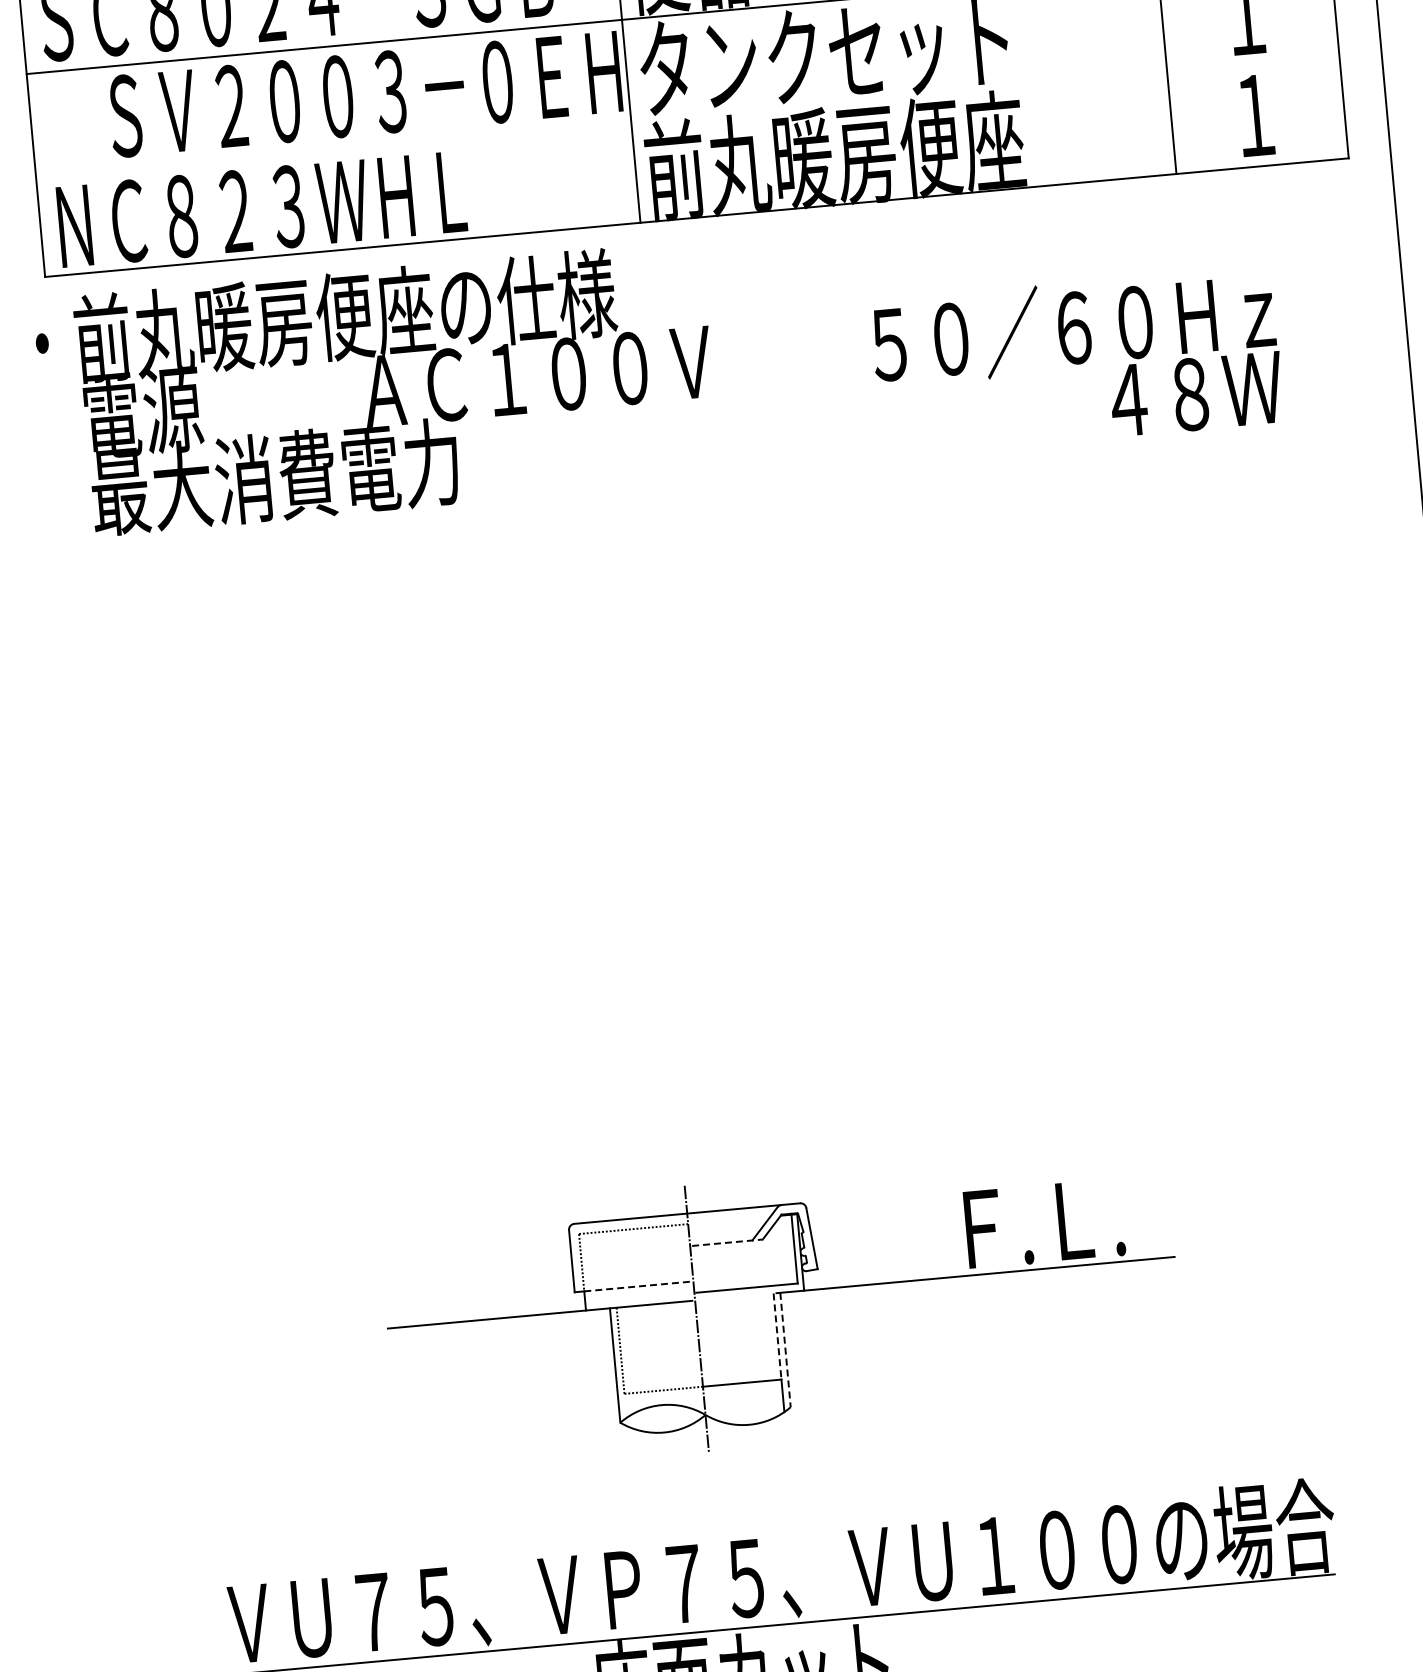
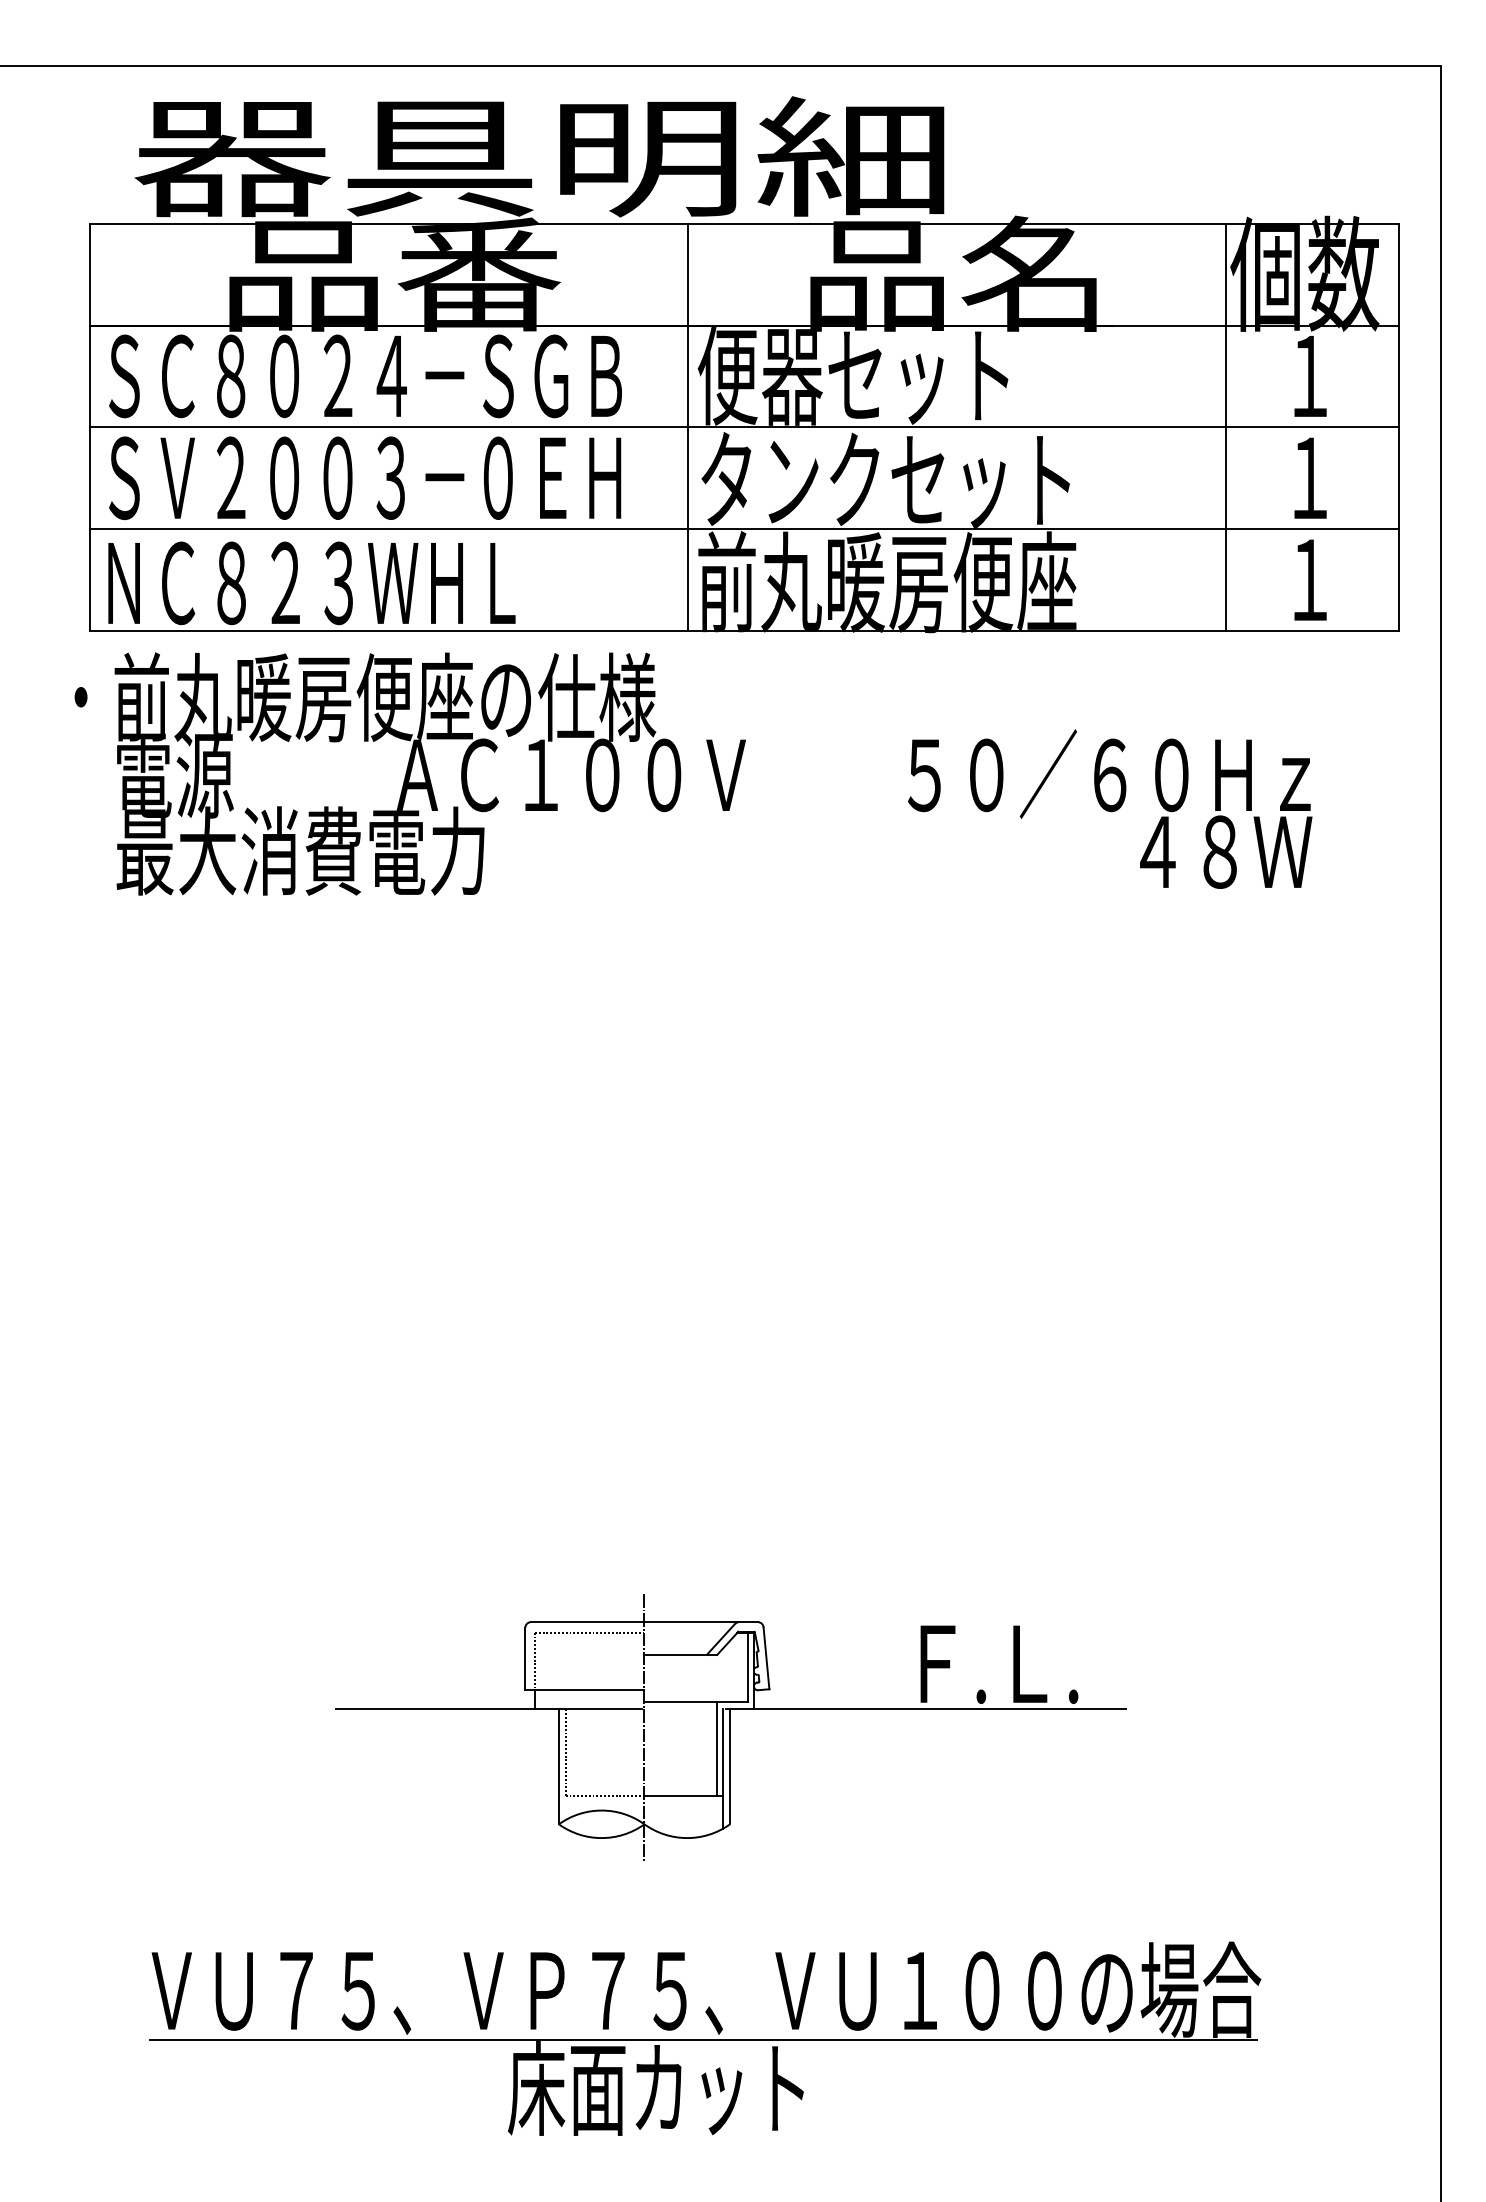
text: (365, 94) -> (365, 478), moved
line: (686, 116) -> (743, 529), added
line: (728, 1242) -> (682, 1654), dashed -> solid
line: (638, 1286) -> (589, 1690), dashed -> solid
line: (770, 1332) -> (716, 1748), added
line: (777, 1337) -> (723, 1753), dashed -> solid
line: (785, 1350) -> (729, 1767), dashed -> solid

